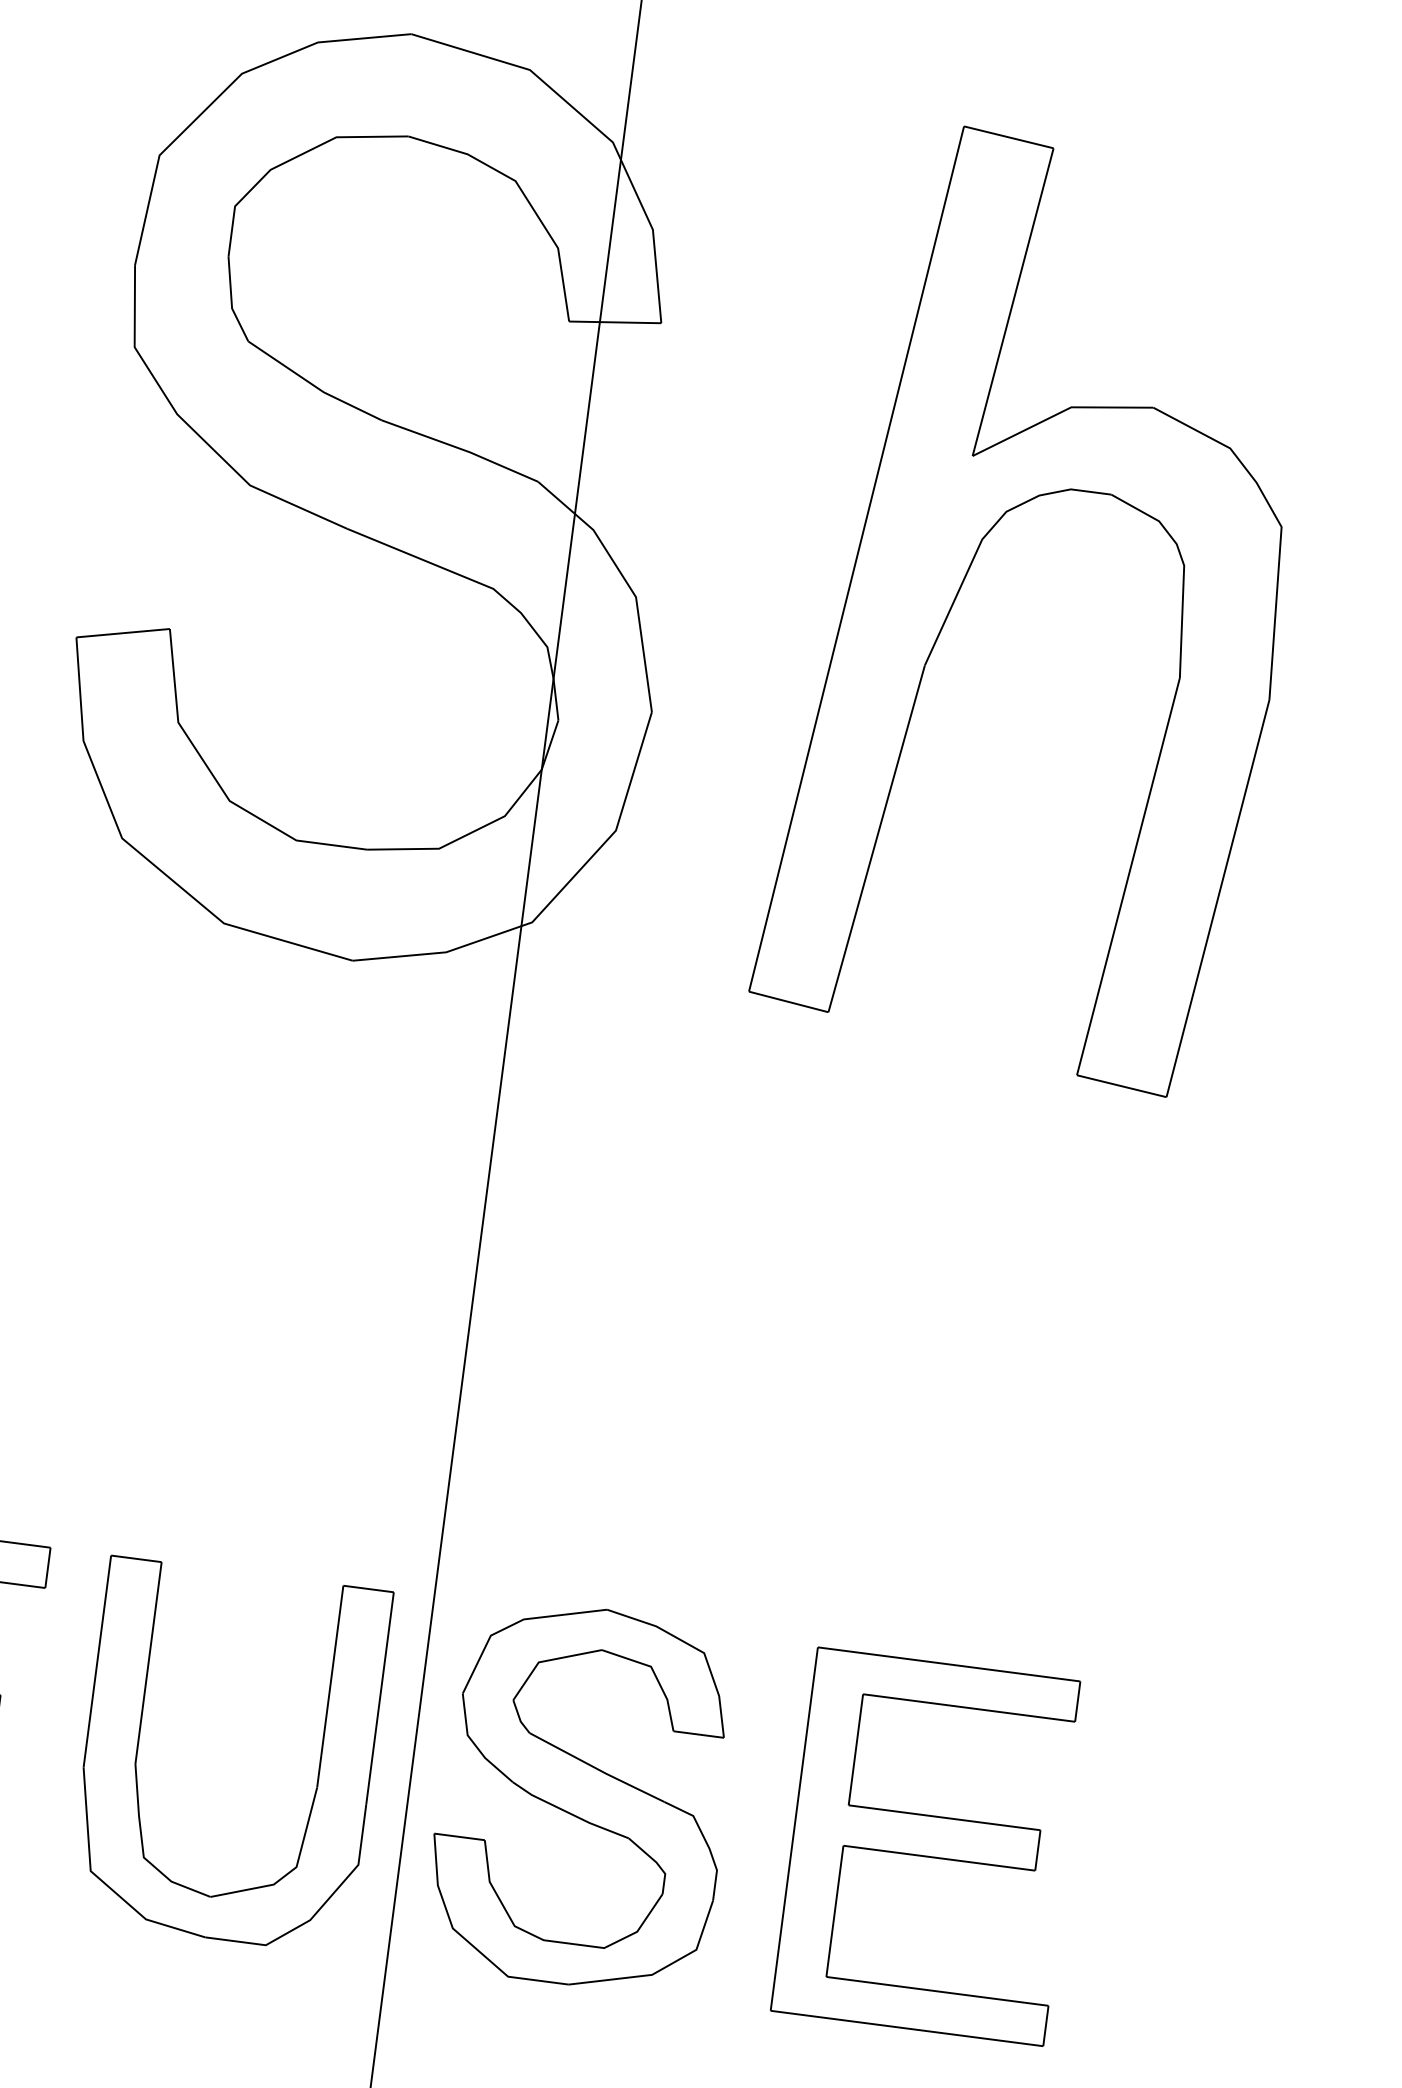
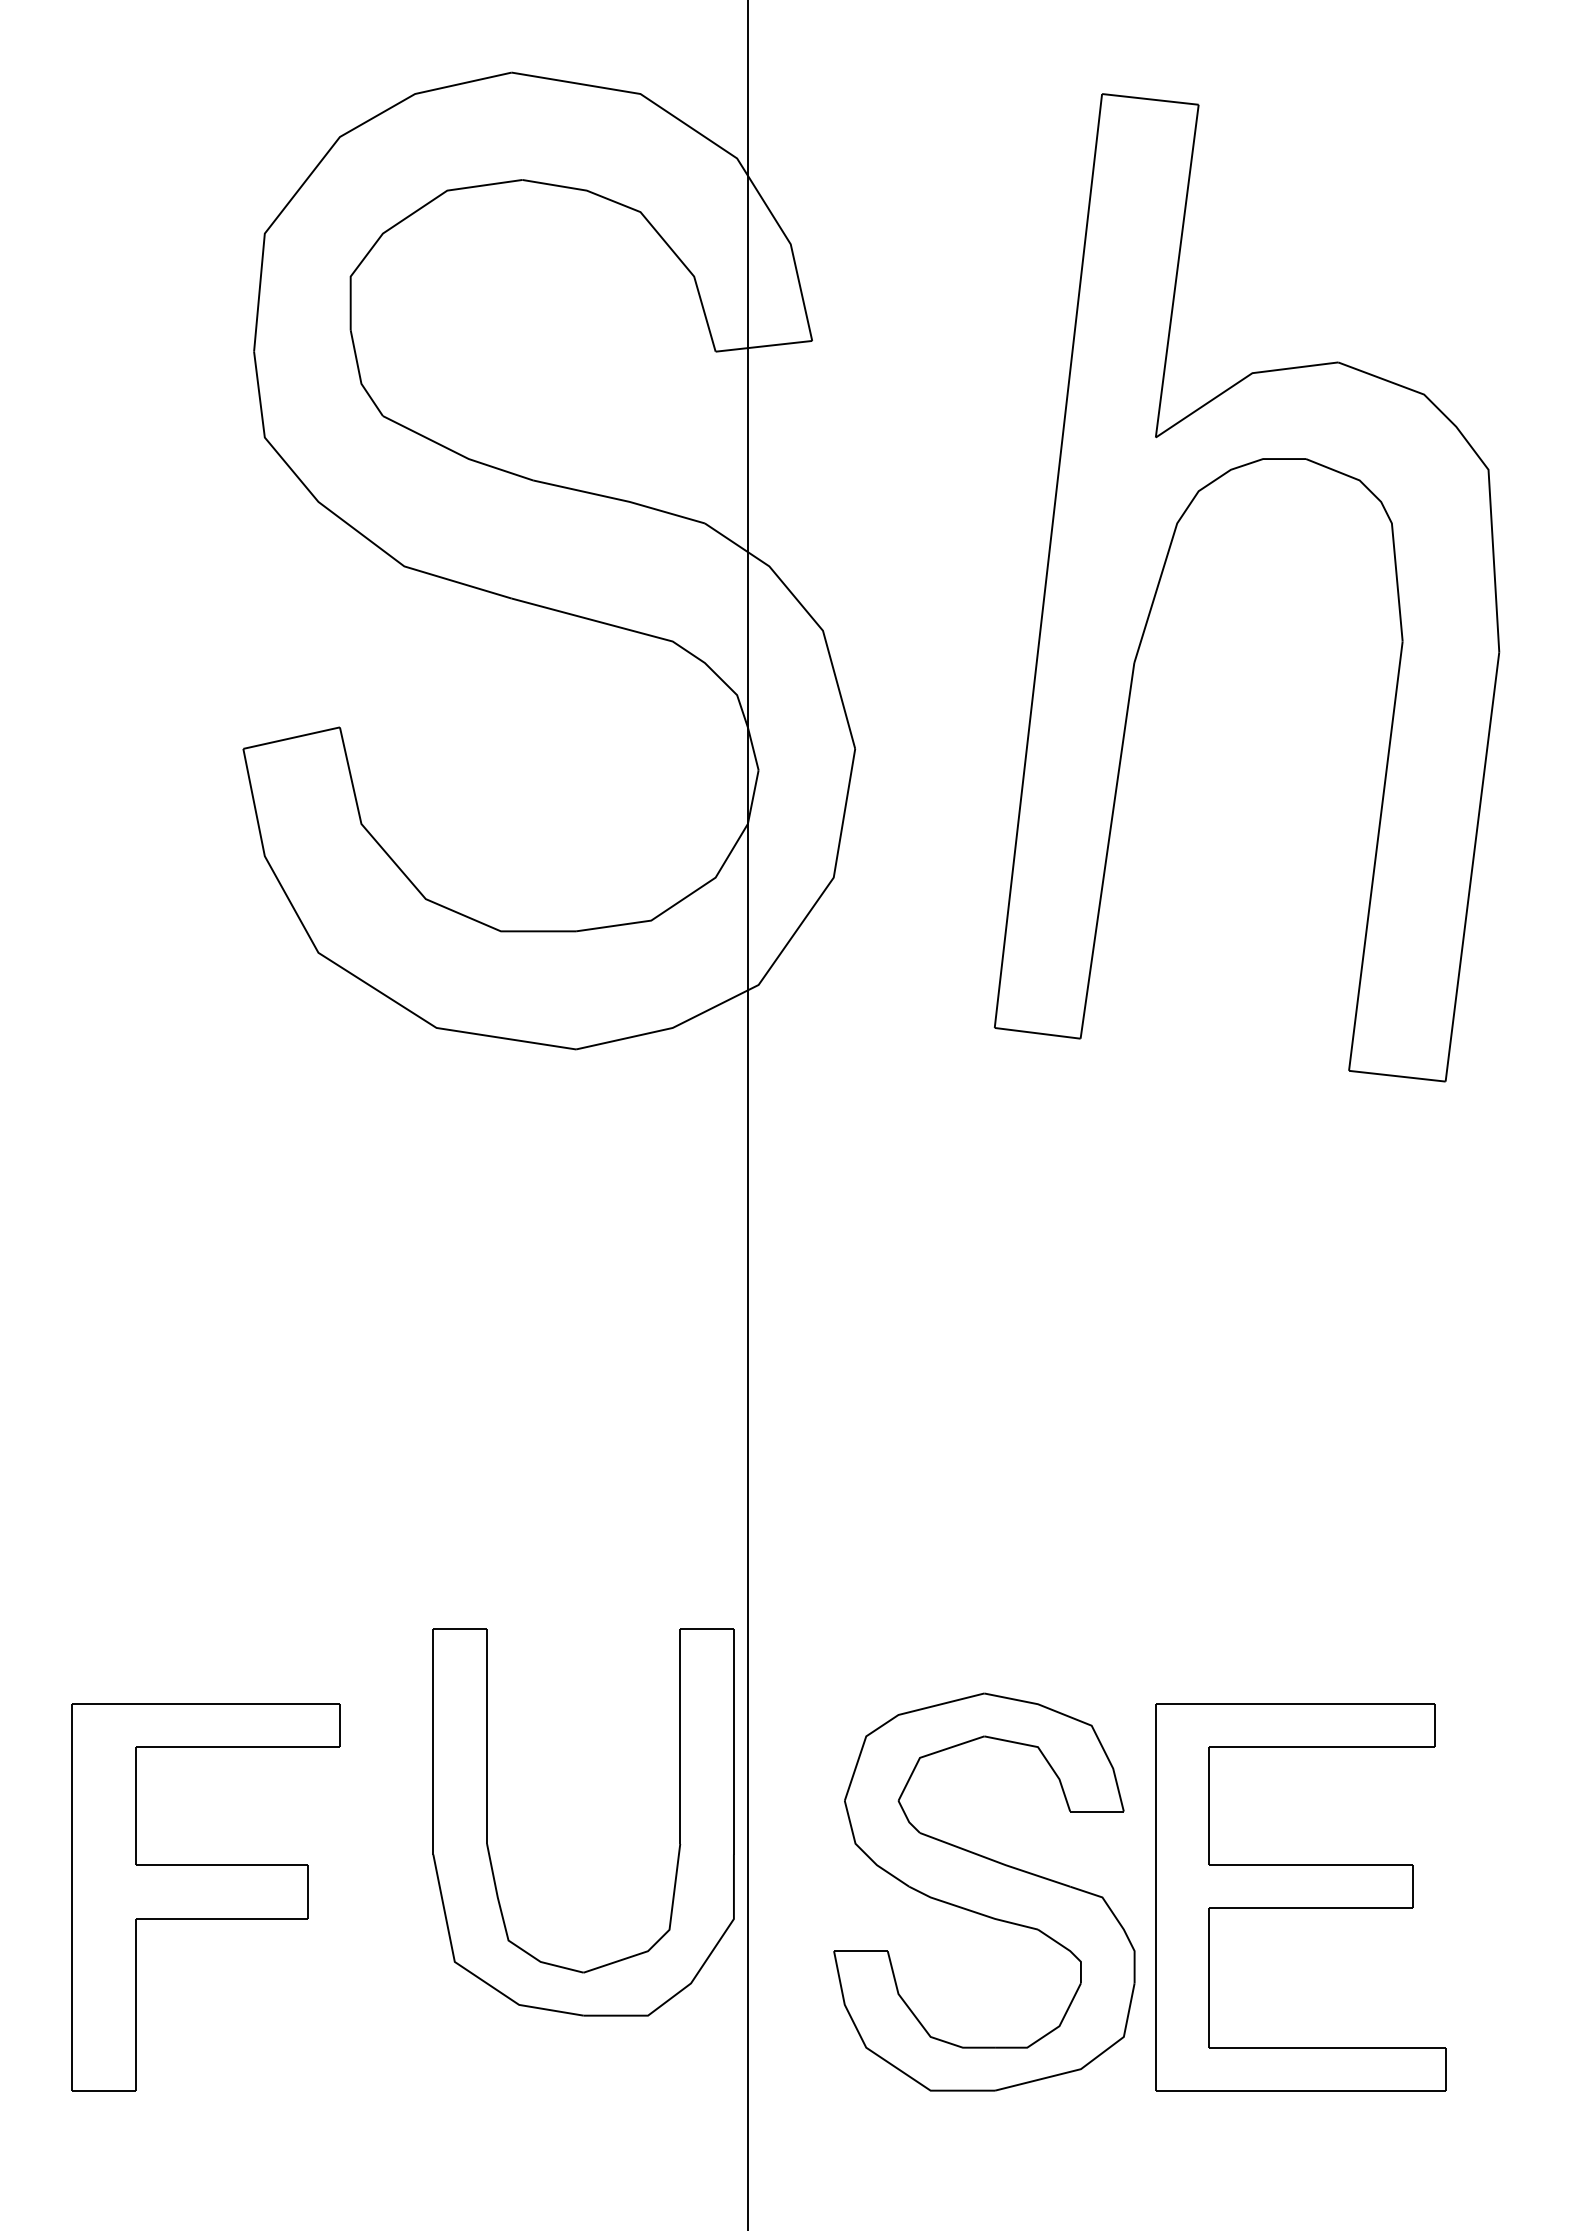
part: (138, 1743) -> (487, 1822), moved
part: (583, 1795) -> (984, 1891), moved

